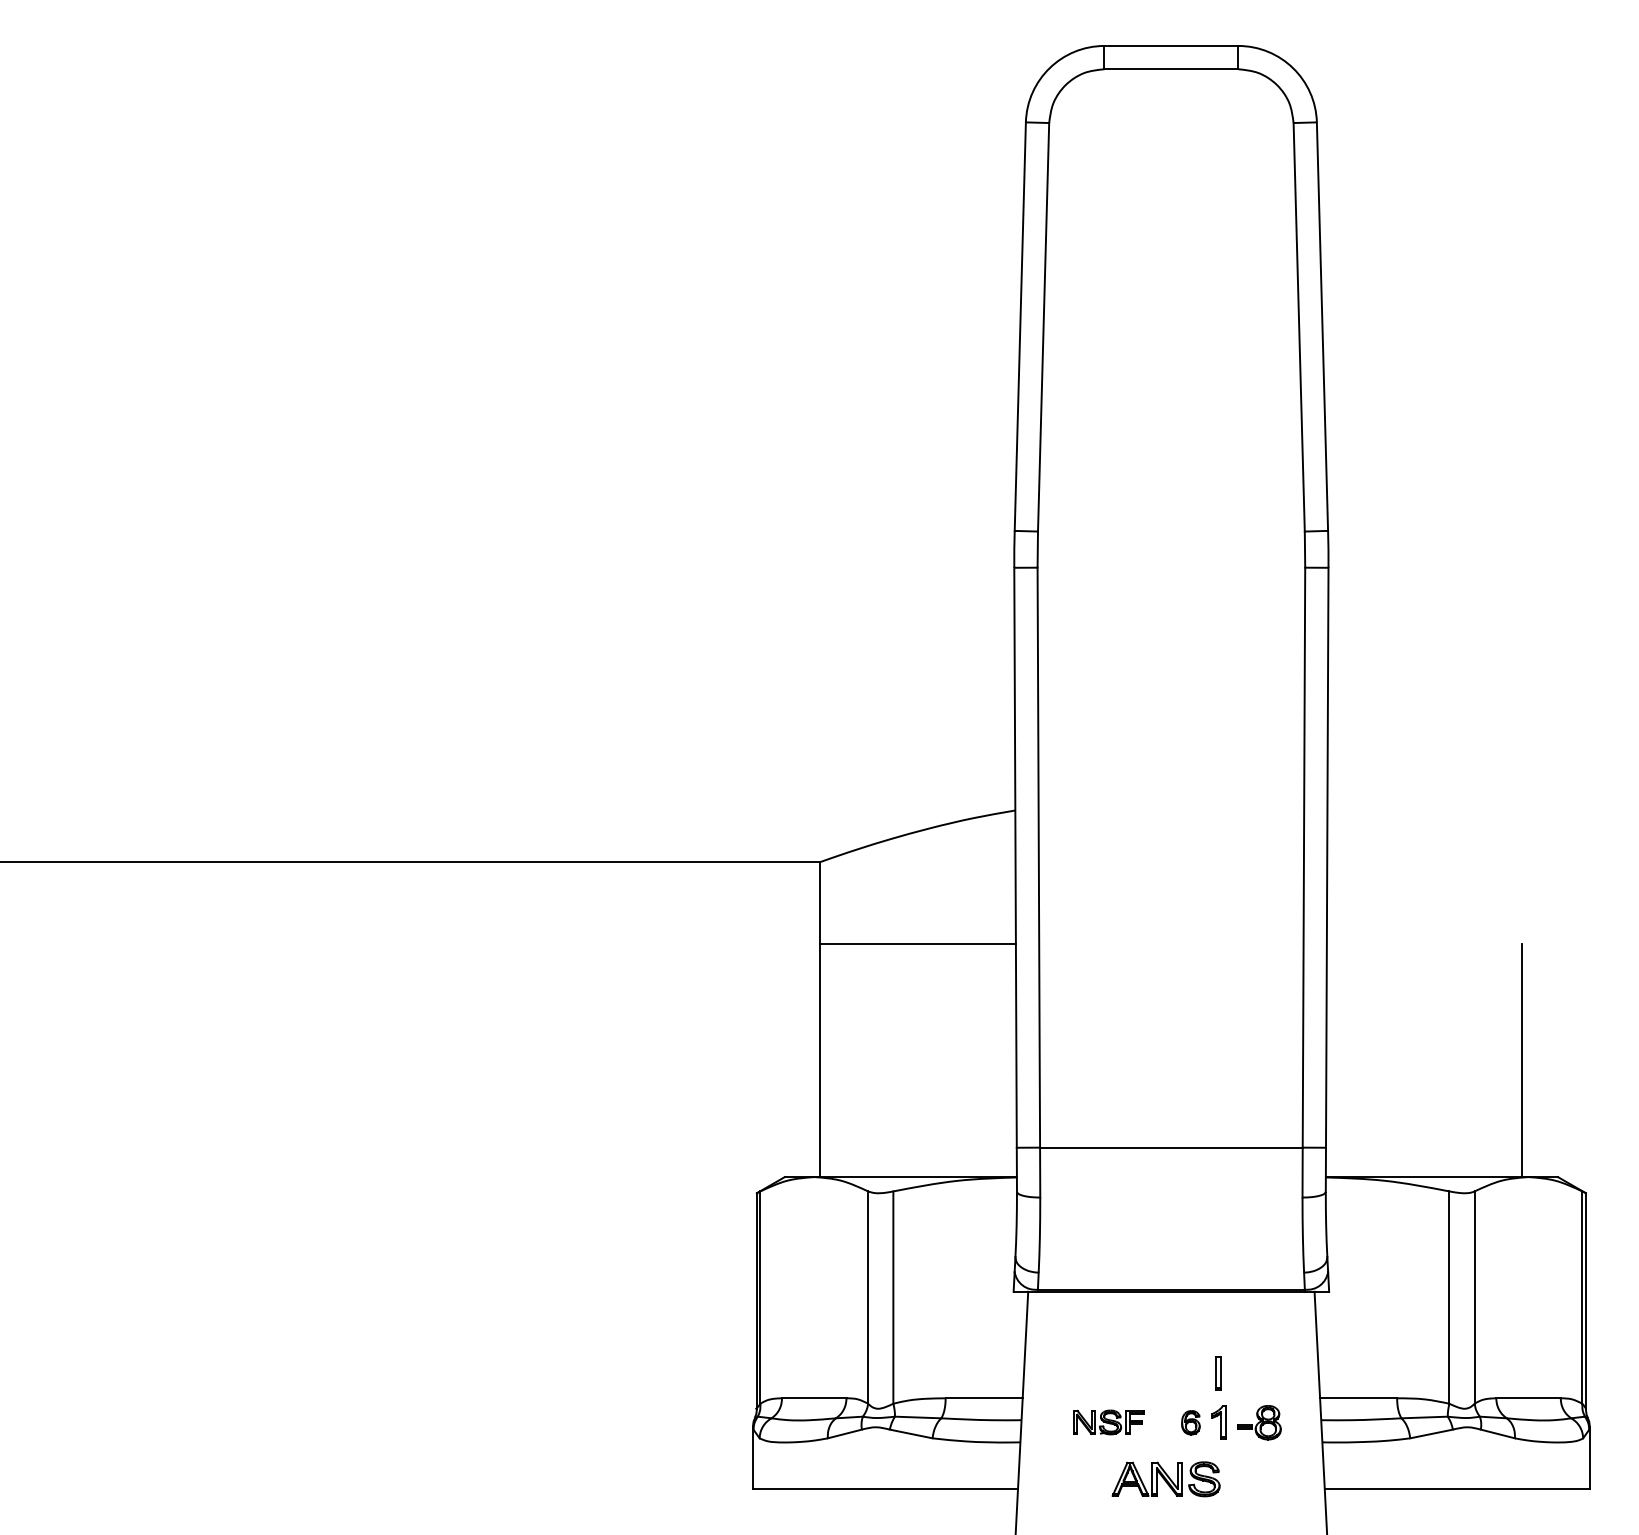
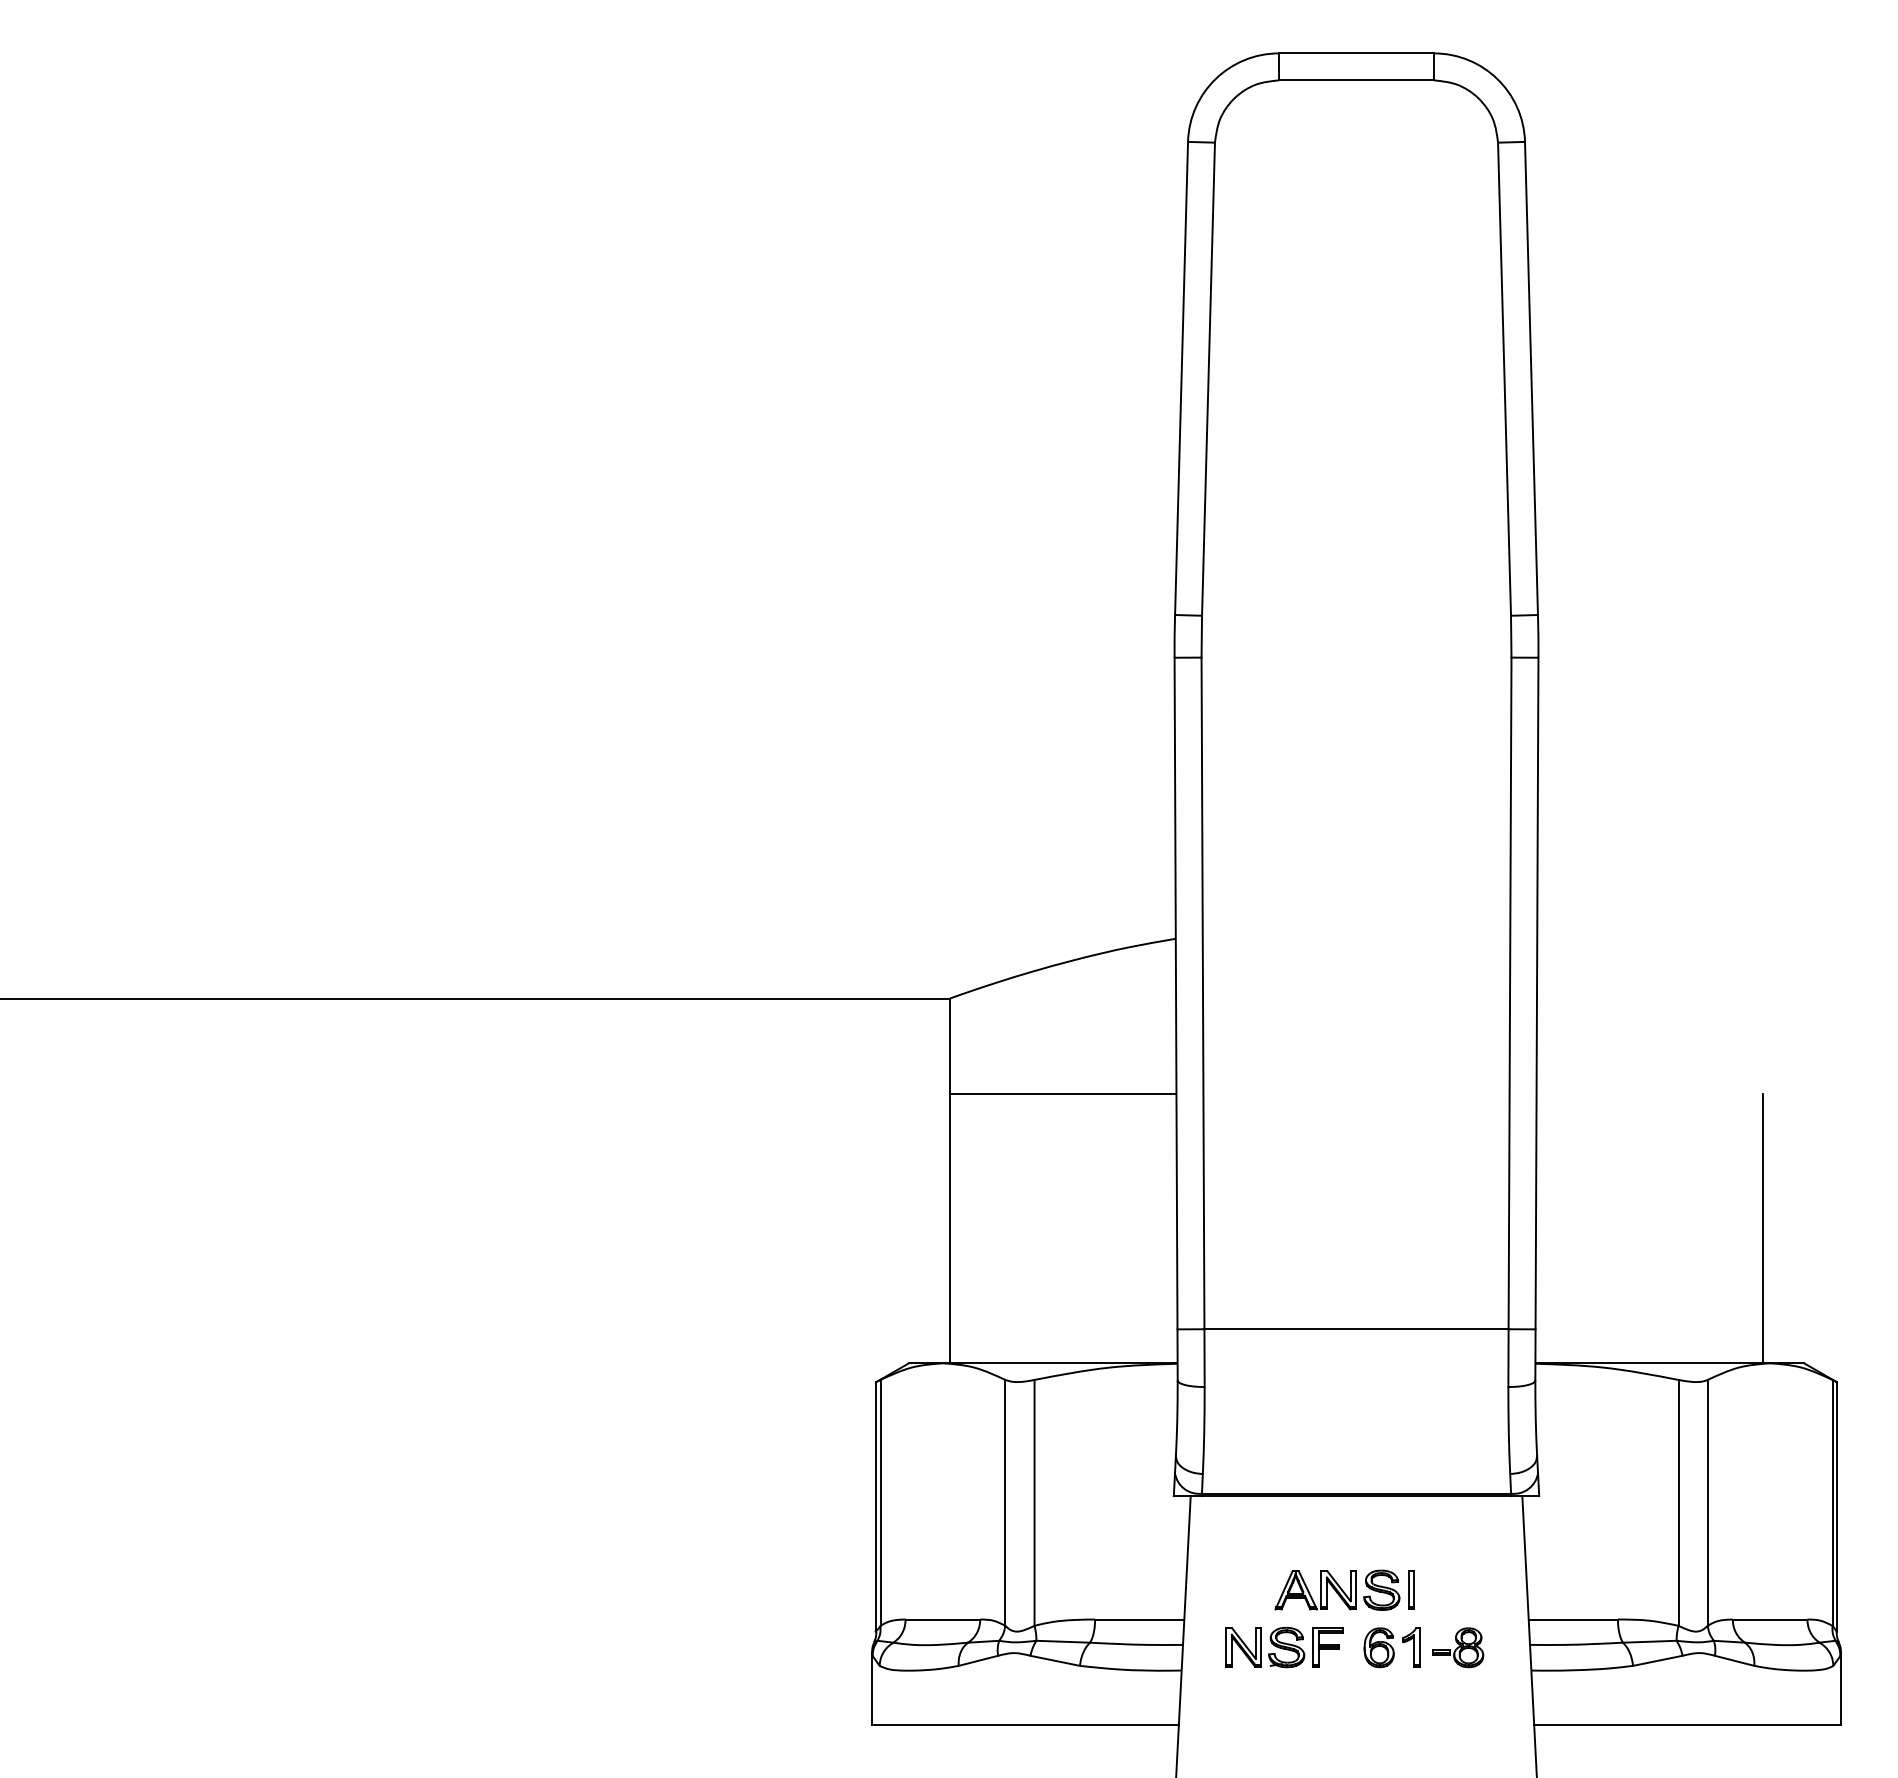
part: (1109, 1422) -> (1284, 1647), size x1.43
part: (1190, 1422) -> (1378, 1647), size x1.43
part: (1166, 1478) -> (1337, 1589), moved

